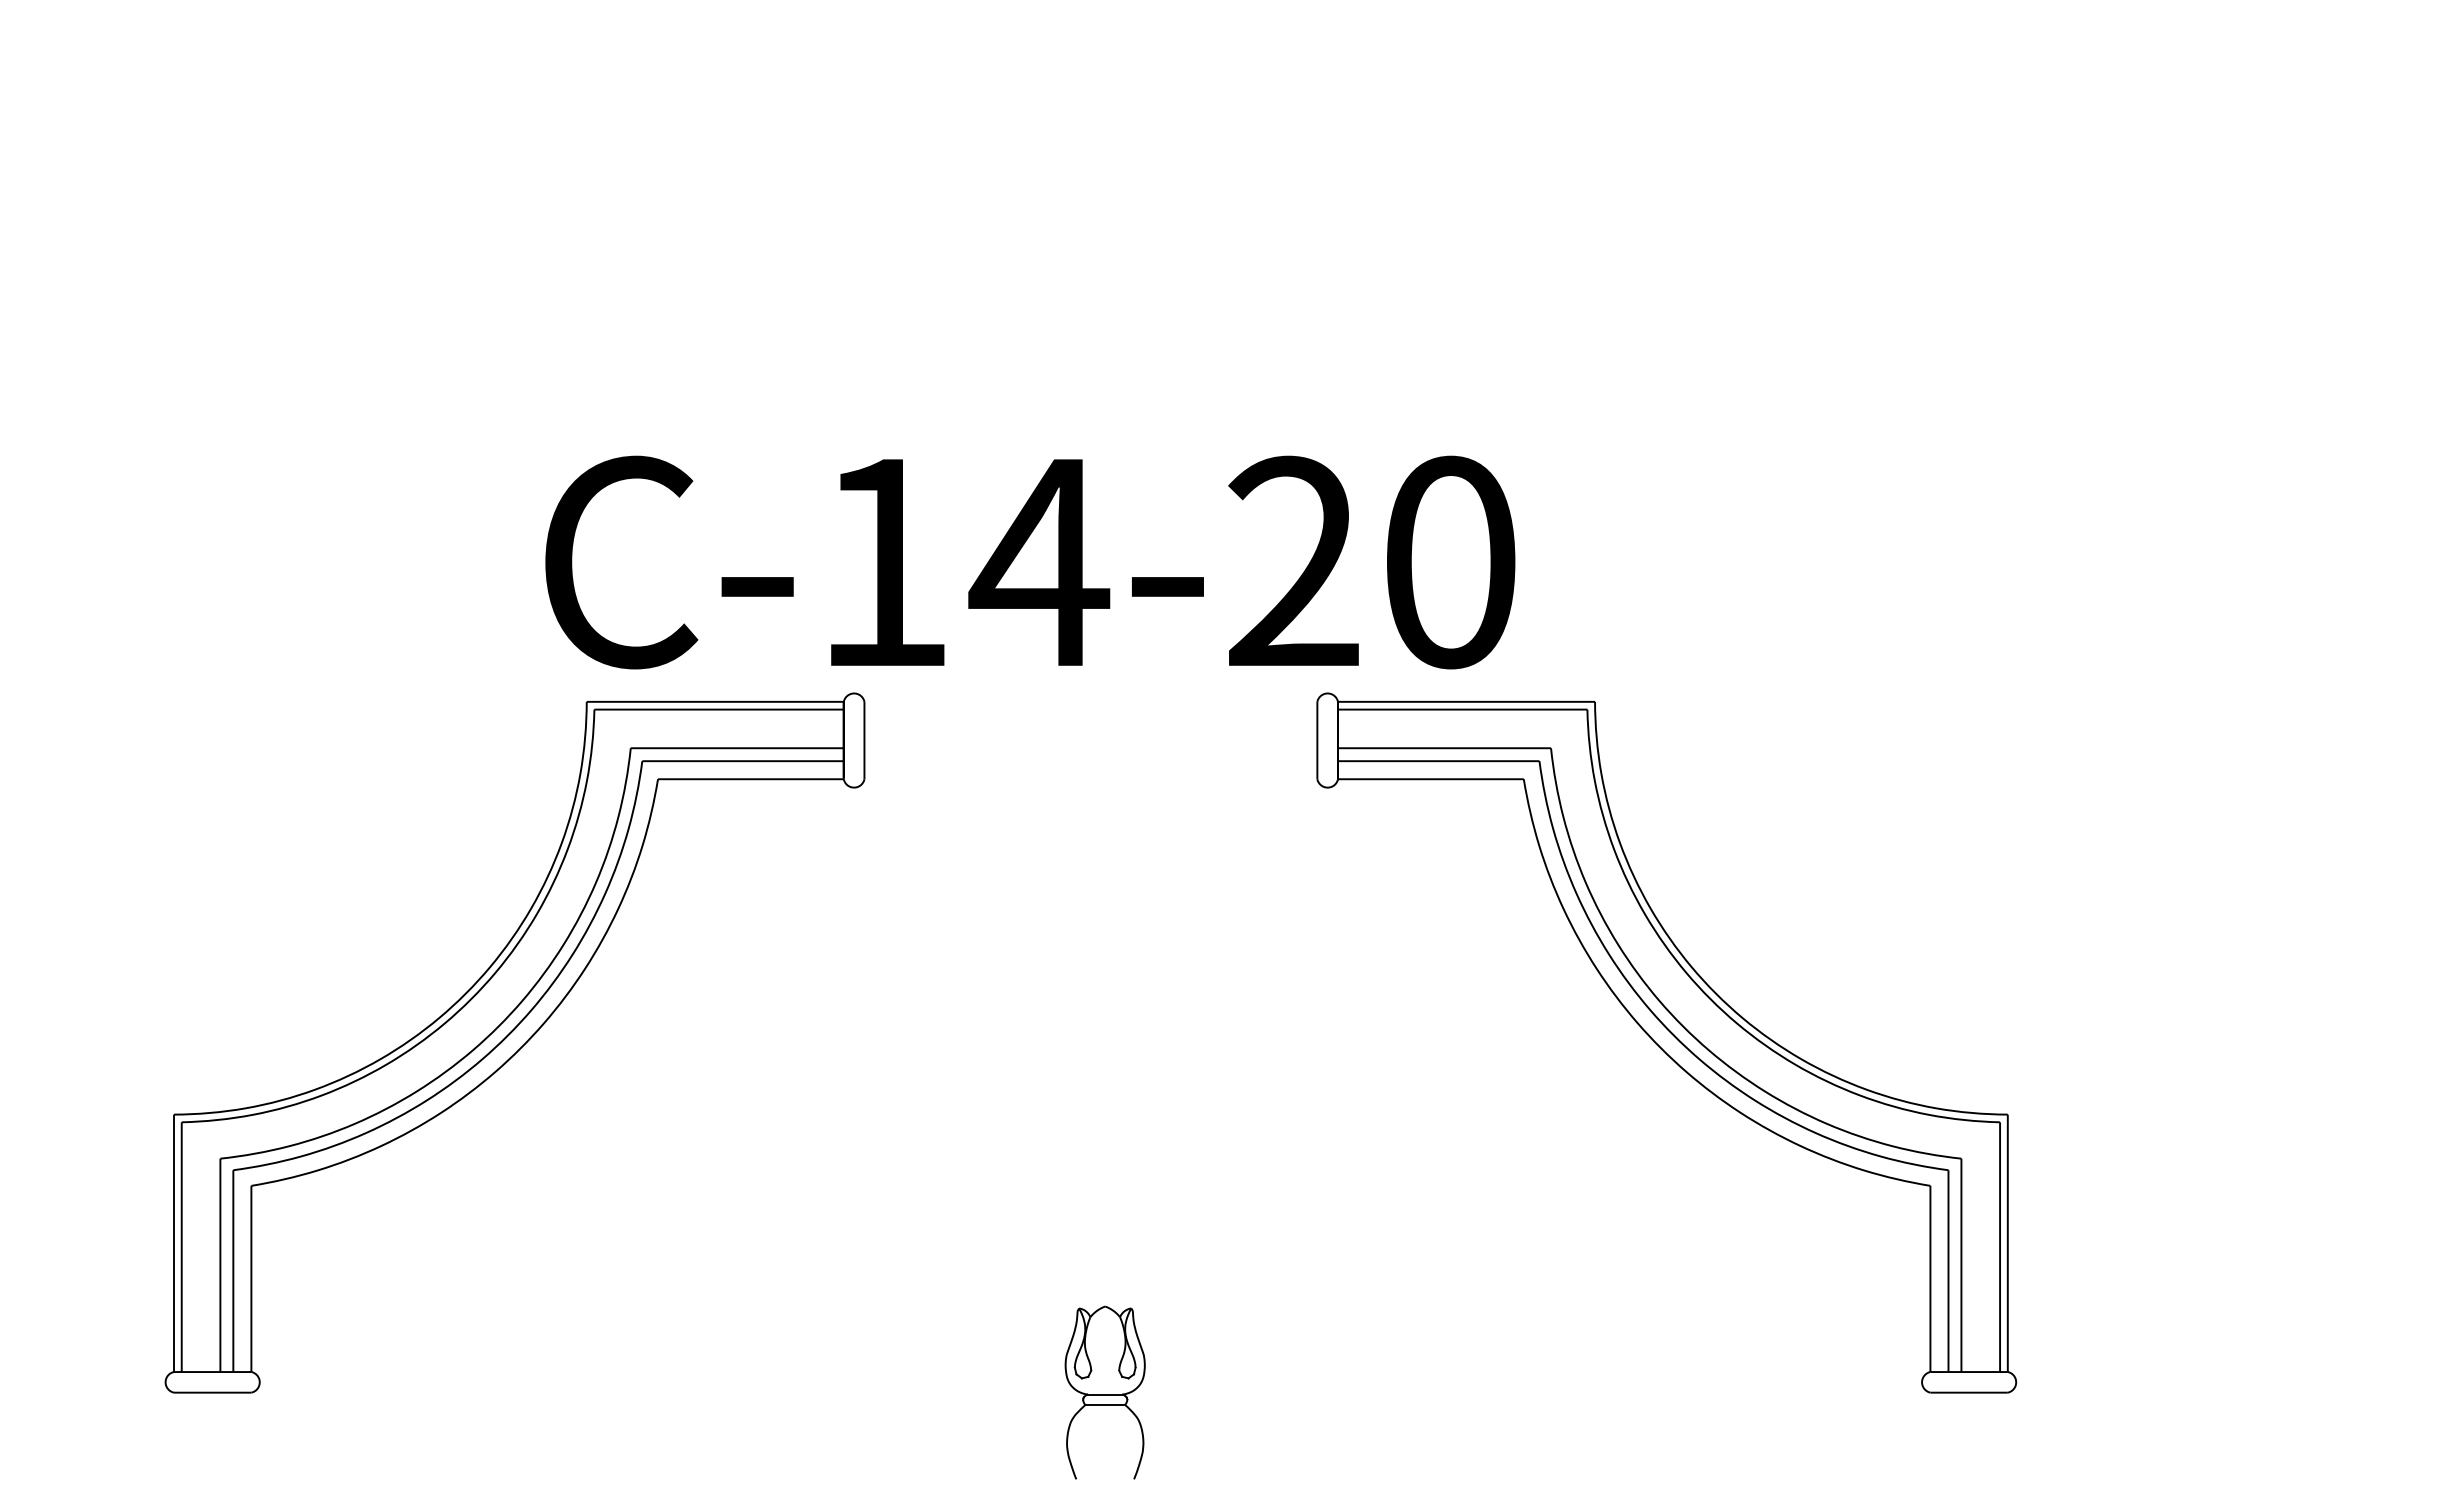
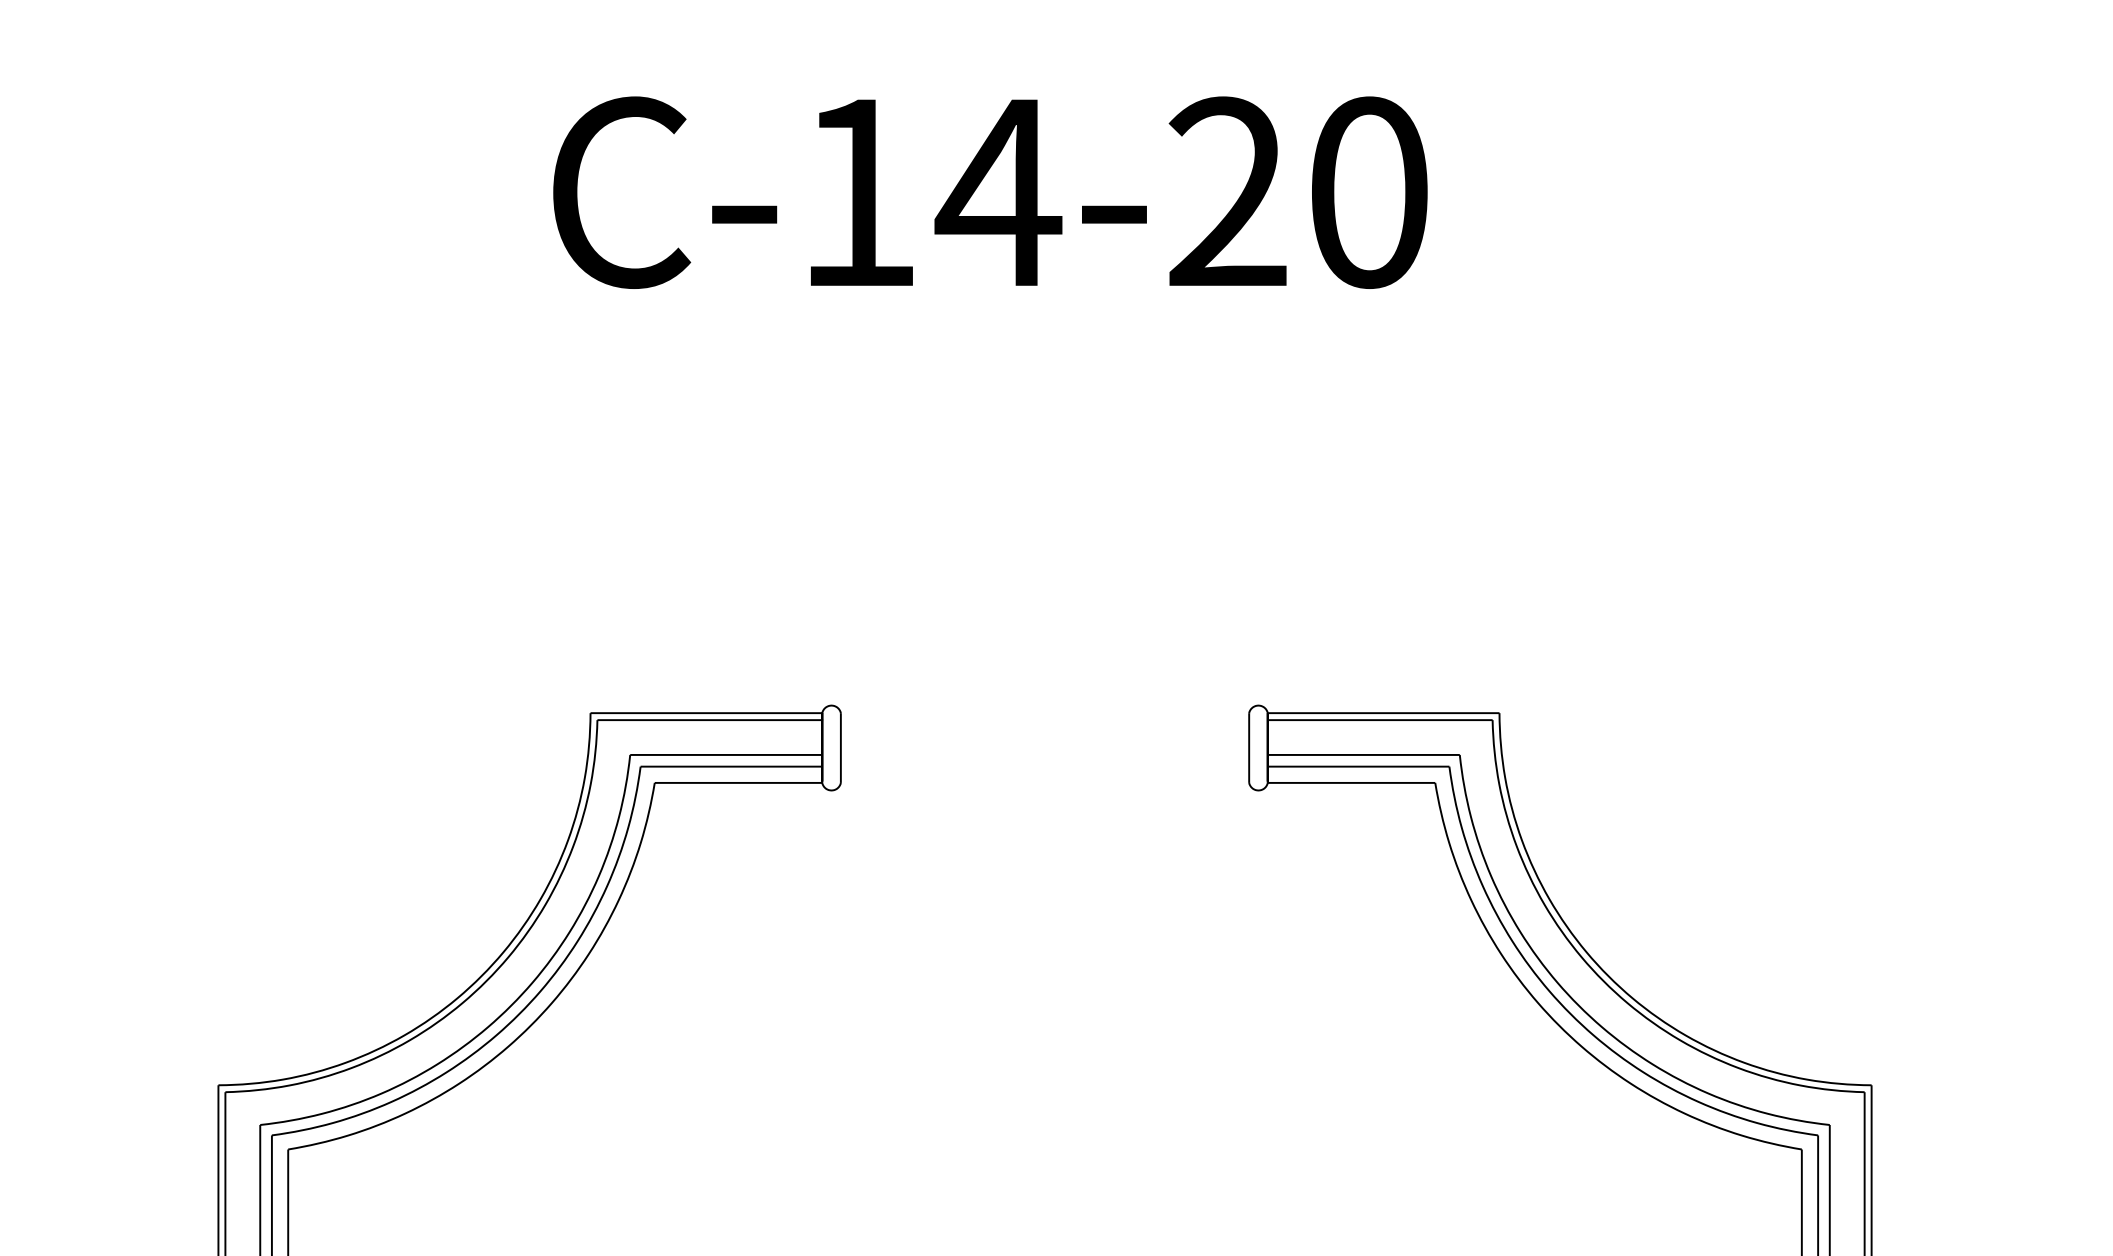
text: (1030, 562) -> (990, 192), moved

